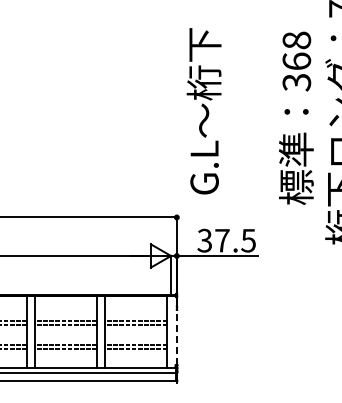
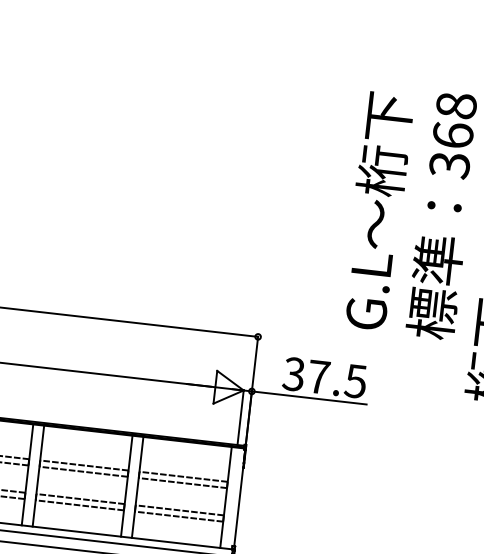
text: (203, 111) -> (376, 211), moved
line: (176, 330) -> (239, 496), dashed -> solid

